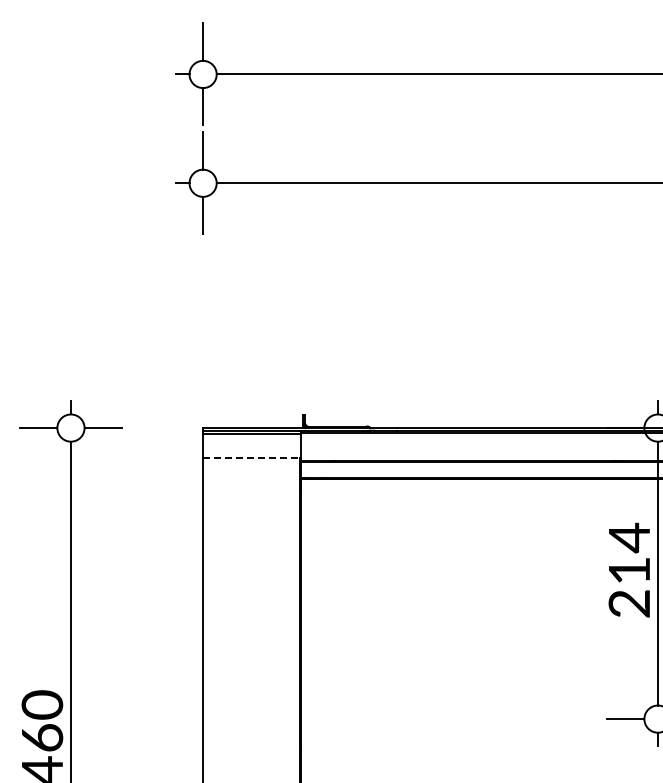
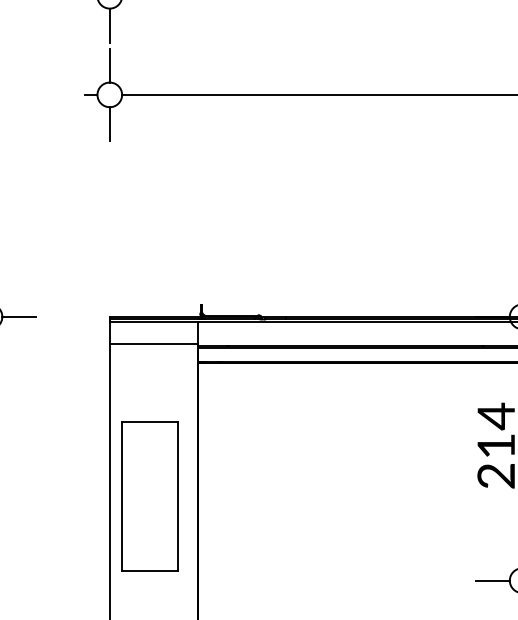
line: (252, 458) -> (154, 344), dashed -> solid
part: (247, 626) -> (150, 496), added

